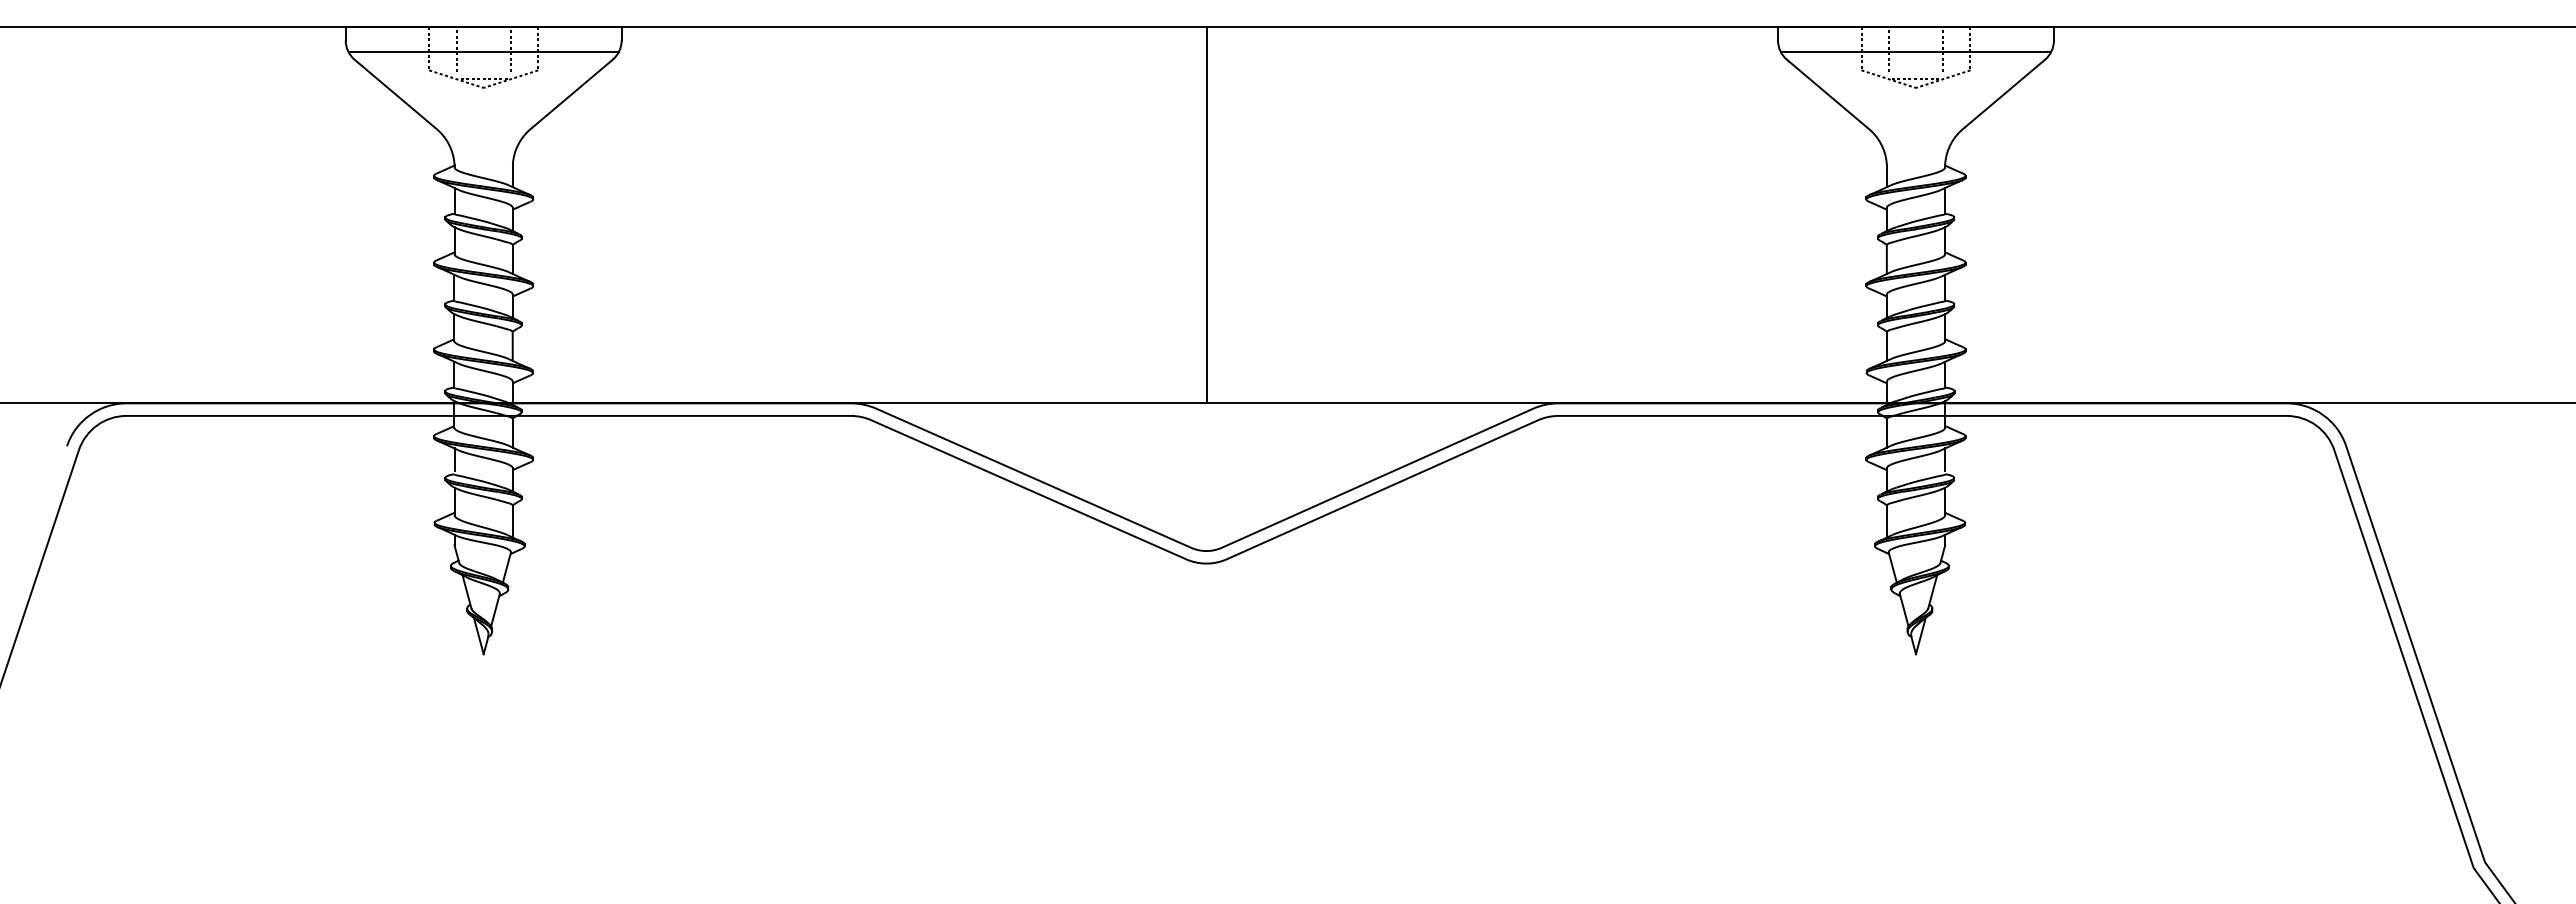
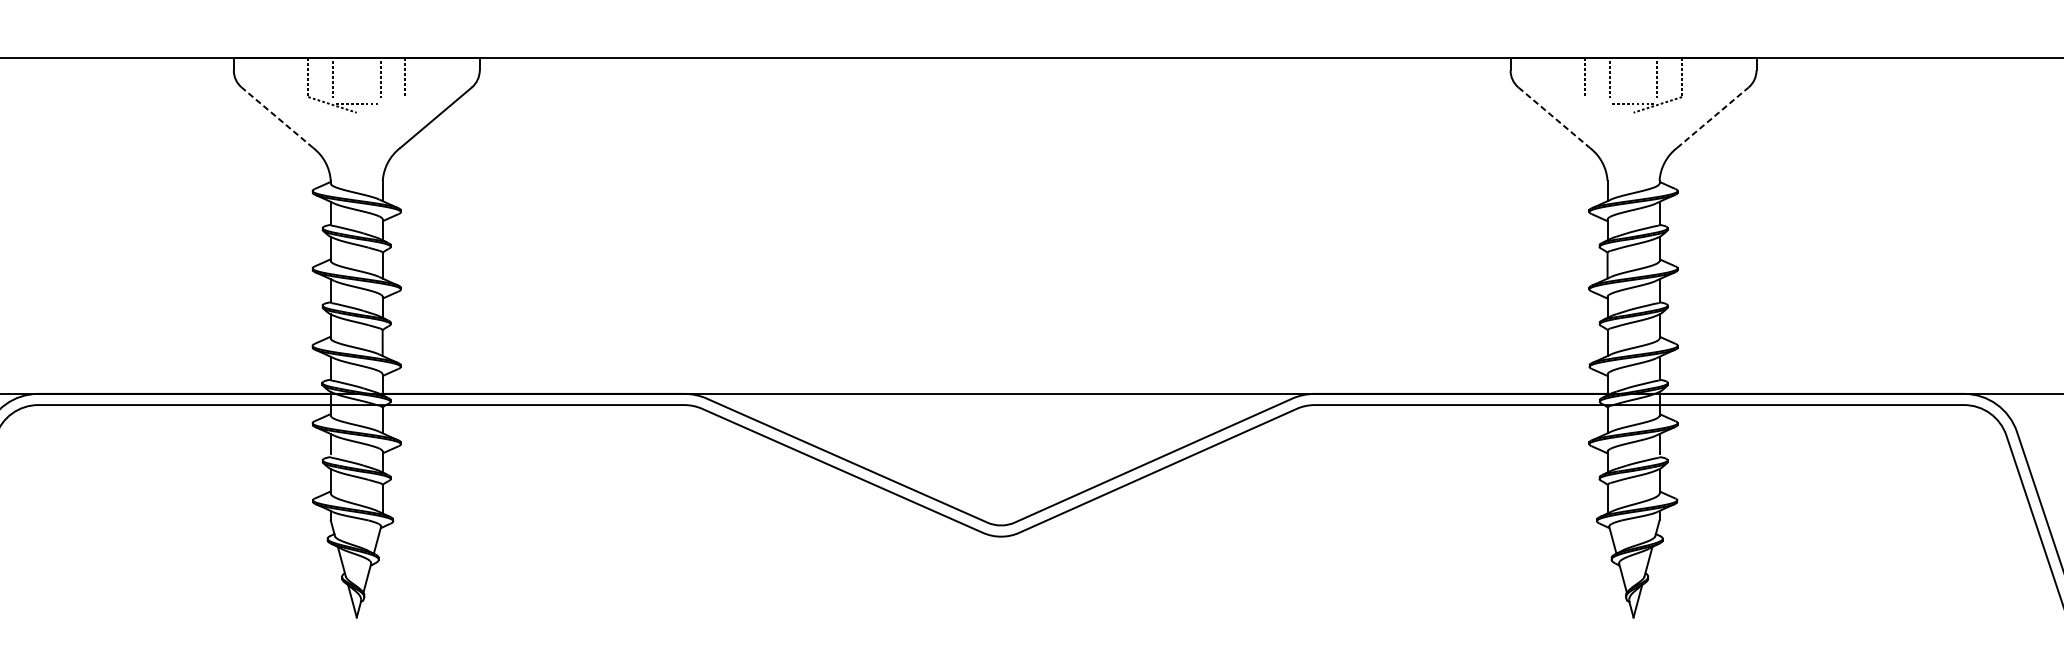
line: (483, 52) -> (356, 81), removed
line: (1915, 52) -> (1633, 81), removed
line: (510, 78) -> (380, 104), removed
line: (1888, 78) -> (1609, 104), removed
line: (394, 93) -> (277, 117), solid -> dashed
line: (1827, 93) -> (1554, 117), solid -> dashed
line: (2005, 93) -> (1713, 117), solid -> dashed
line: (1206, 215) -> (1001, 226), removed

